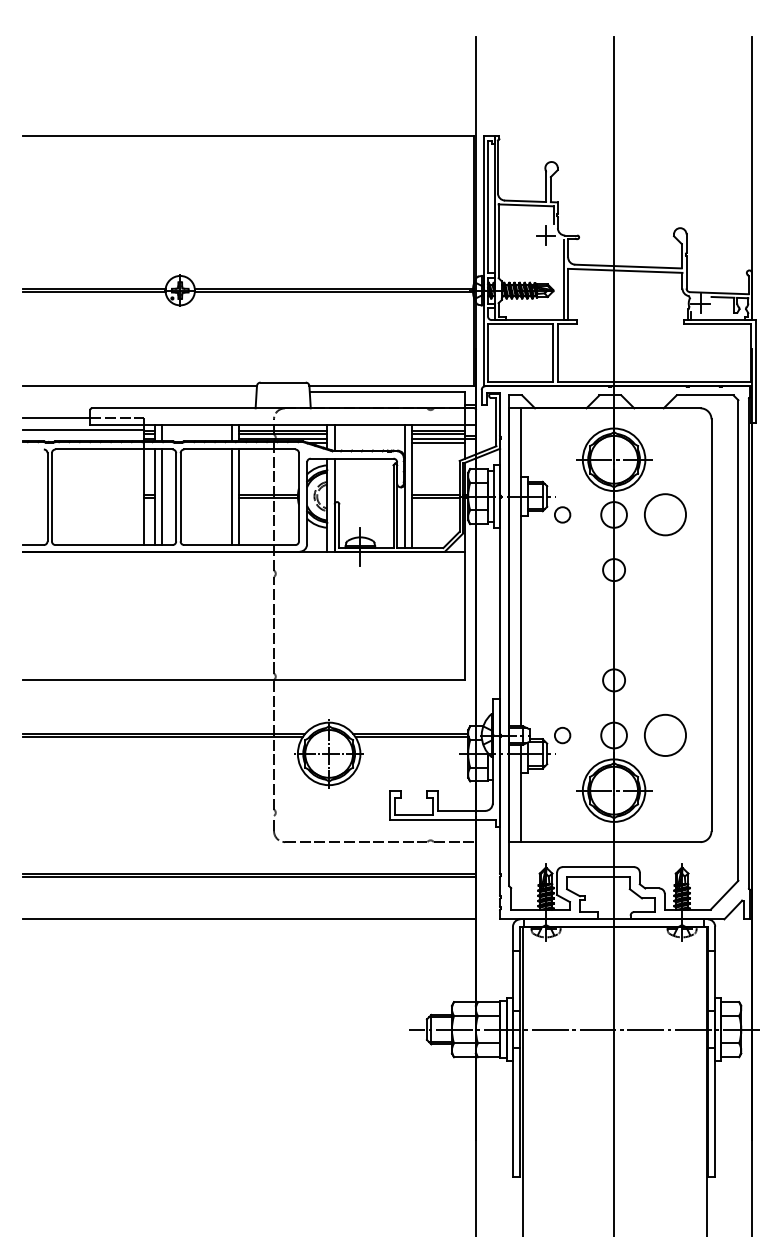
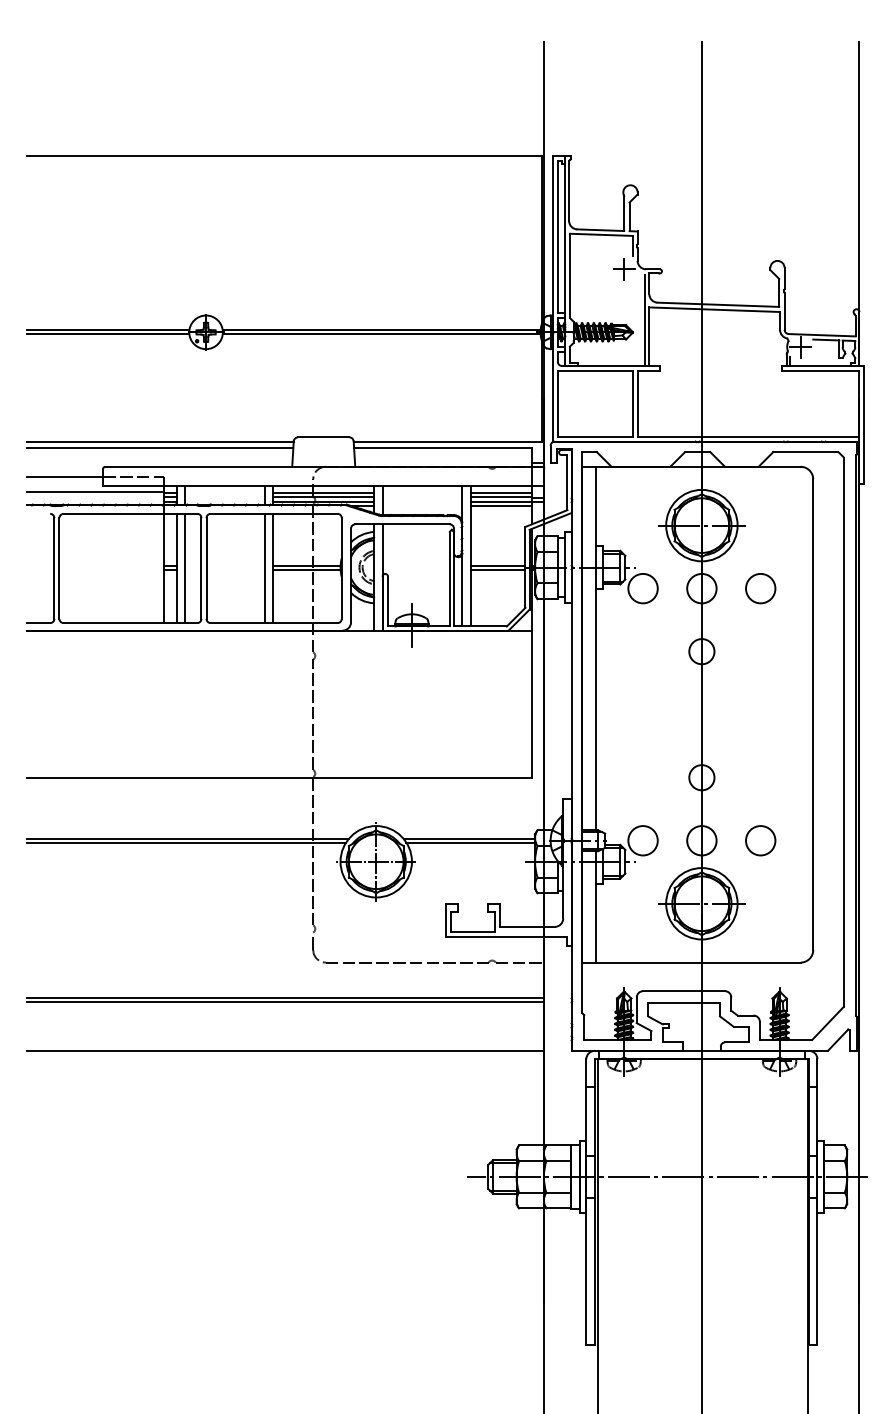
line: (139, 391) -> (159, 447), added
circle: (562, 514) -> (642, 588), size x1.67
circle: (665, 514) -> (760, 588), size x0.62
circle: (562, 735) -> (642, 840), size x1.67
circle: (665, 735) -> (760, 840), size x0.62

